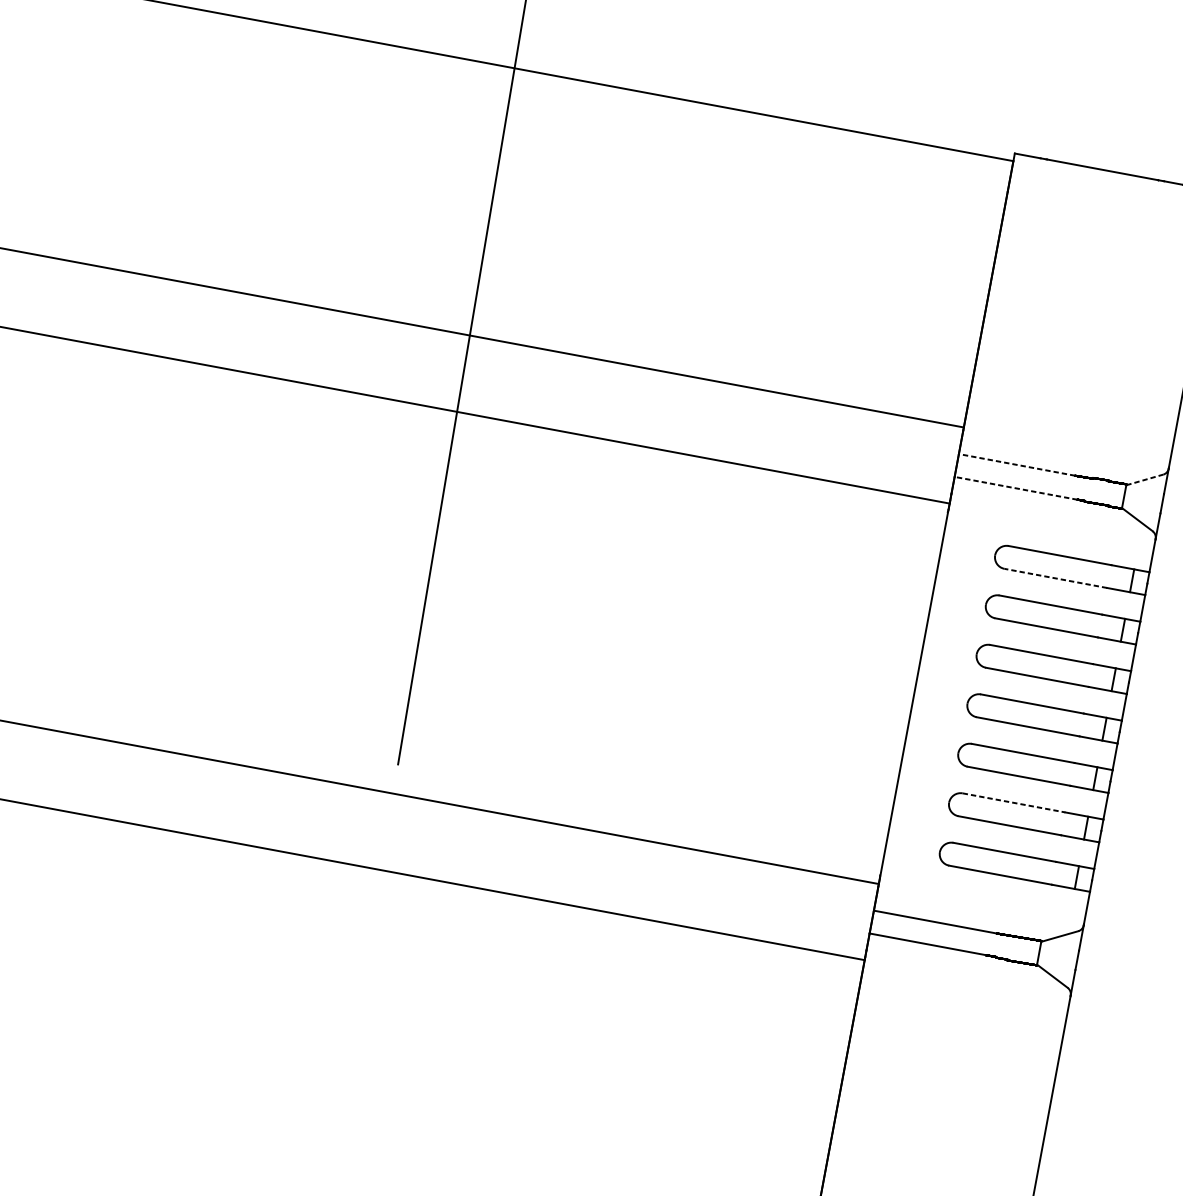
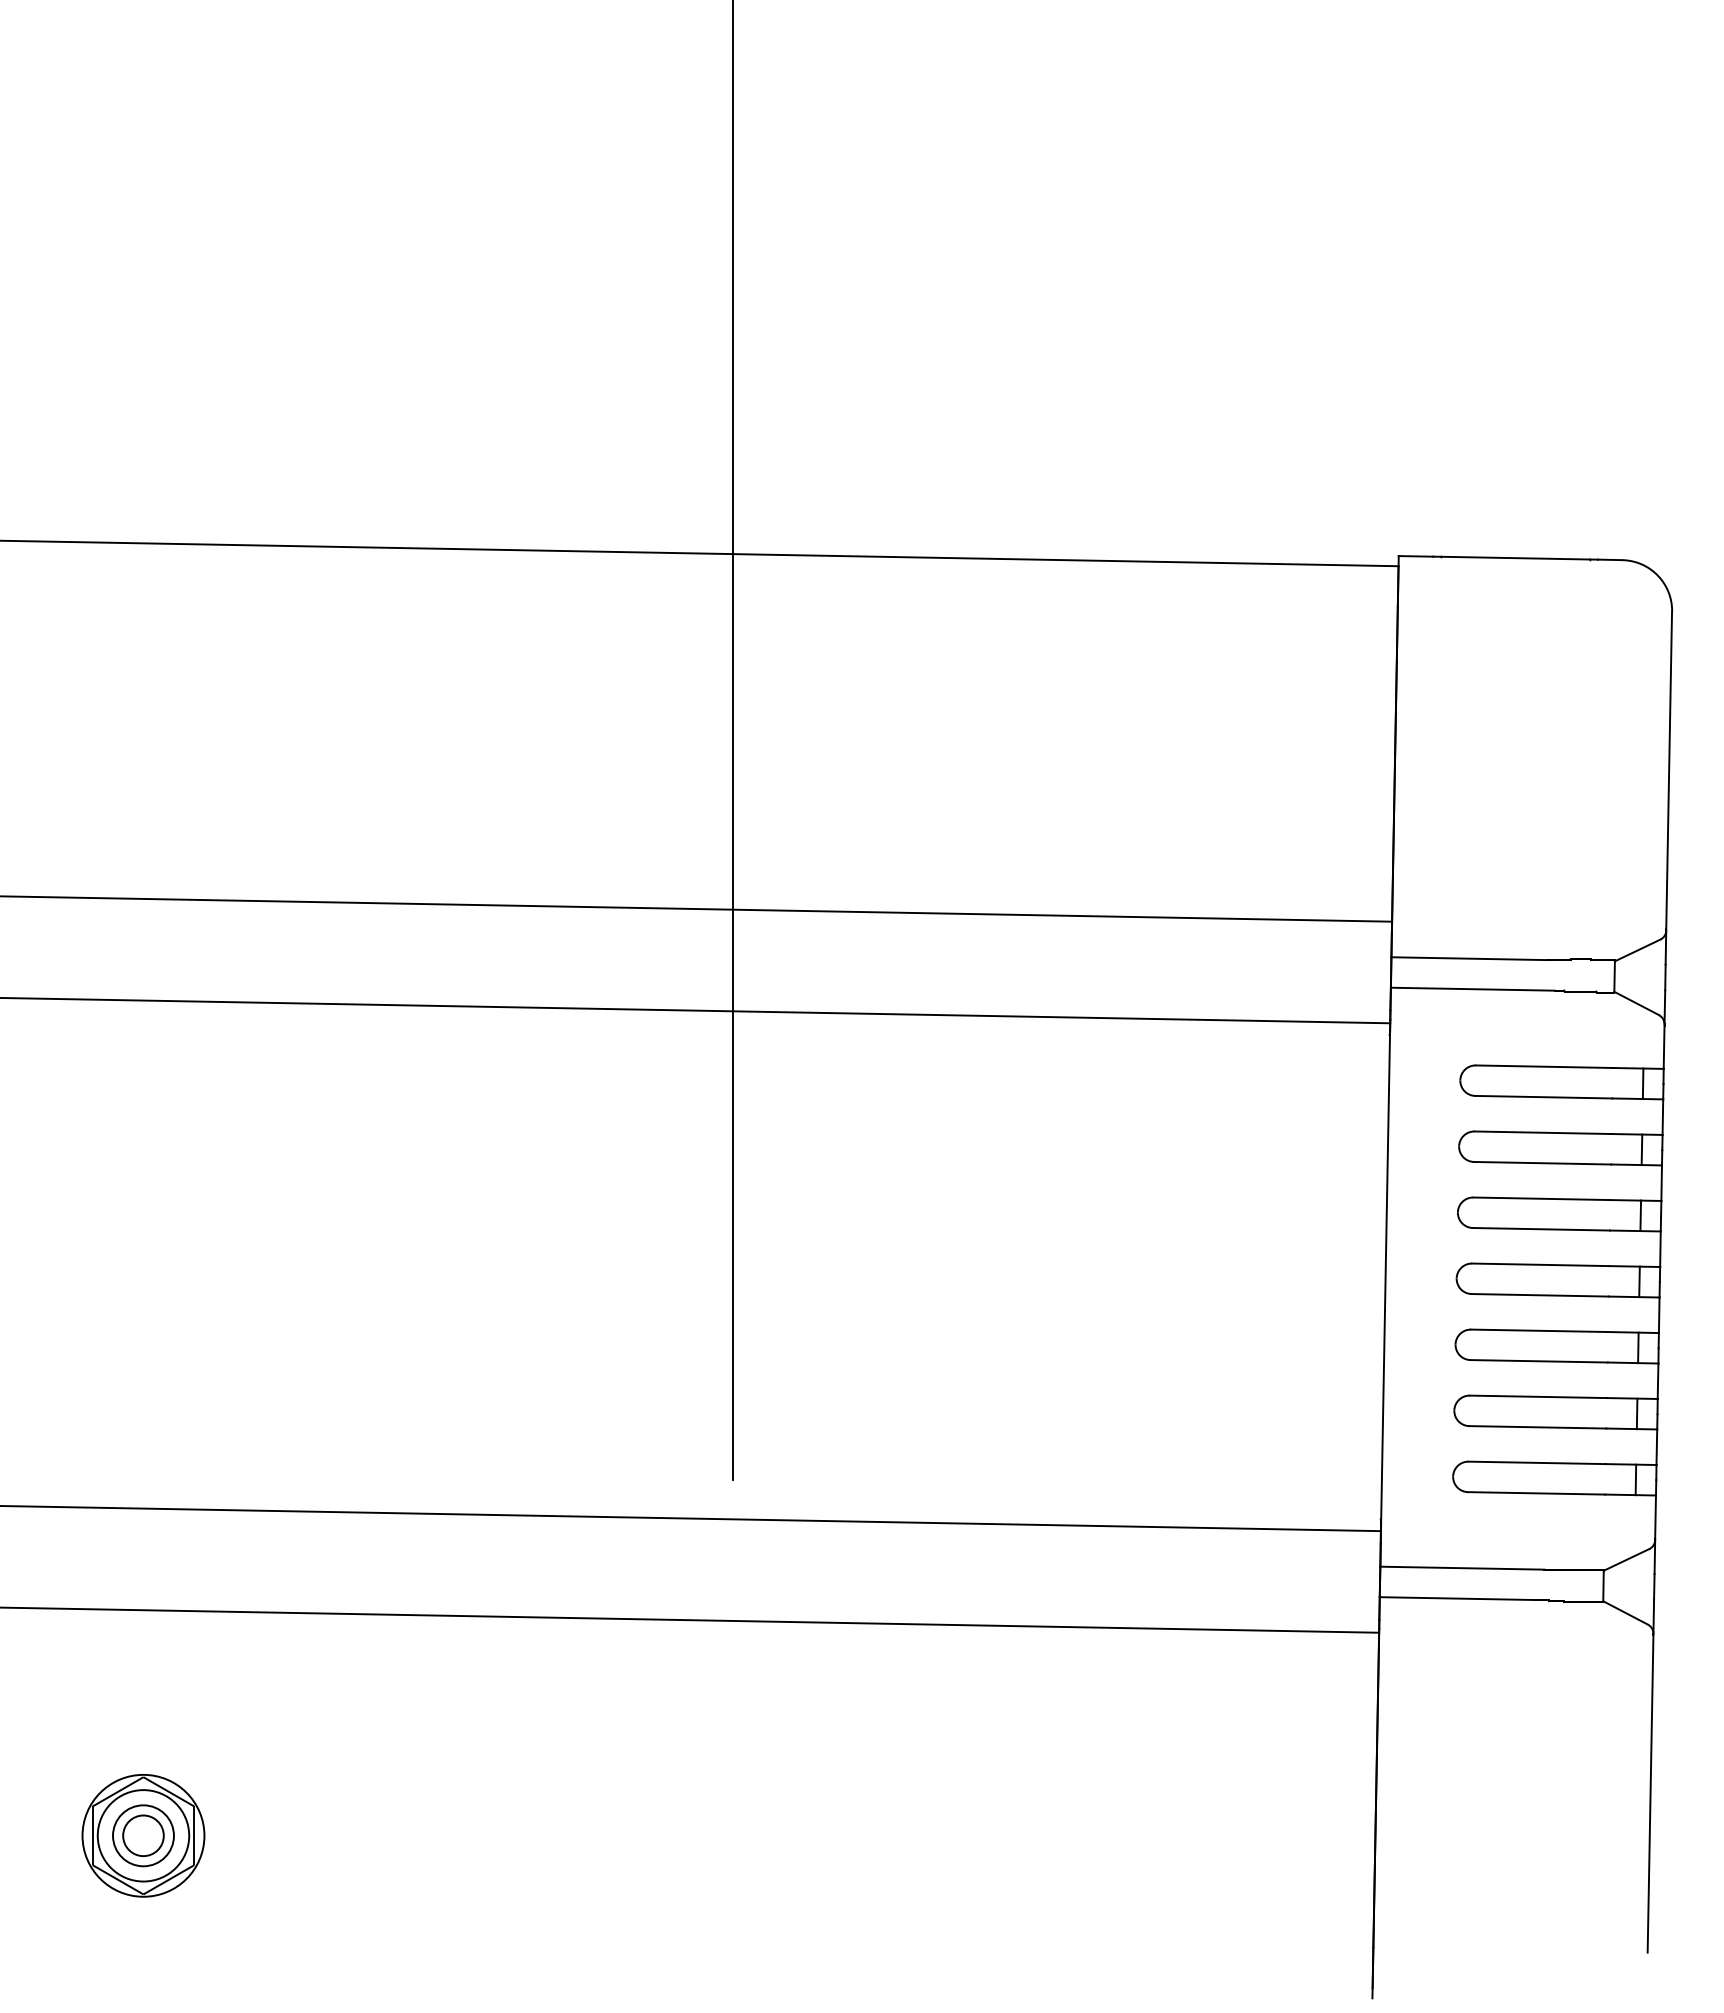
line: (1017, 464) -> (1469, 958), dashed -> solid
line: (1145, 480) -> (1638, 950), dashed -> solid
line: (1015, 488) -> (1472, 989), dashed -> solid
line: (1055, 578) -> (1543, 1097), dashed -> solid
line: (1014, 802) -> (1538, 1396), dashed -> solid

